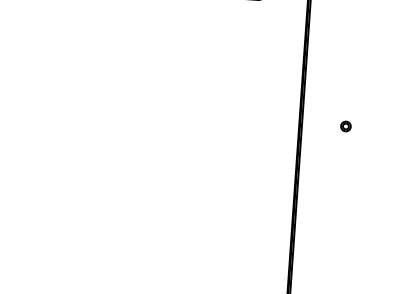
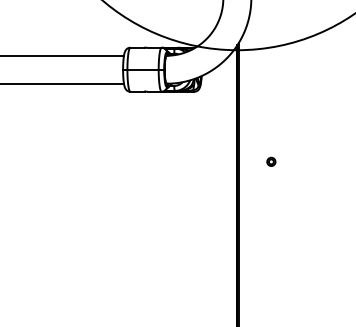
part: (346, 126) -> (271, 161), moved

